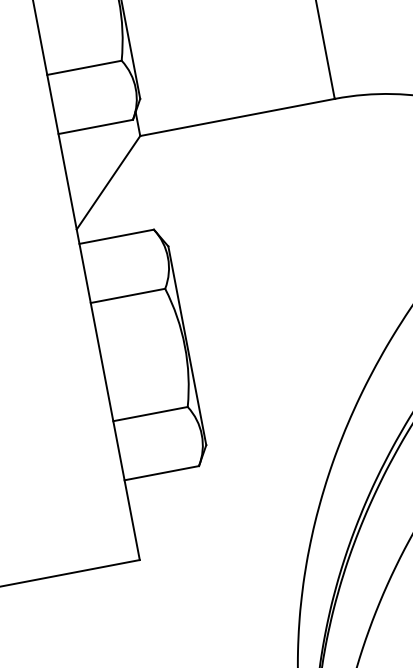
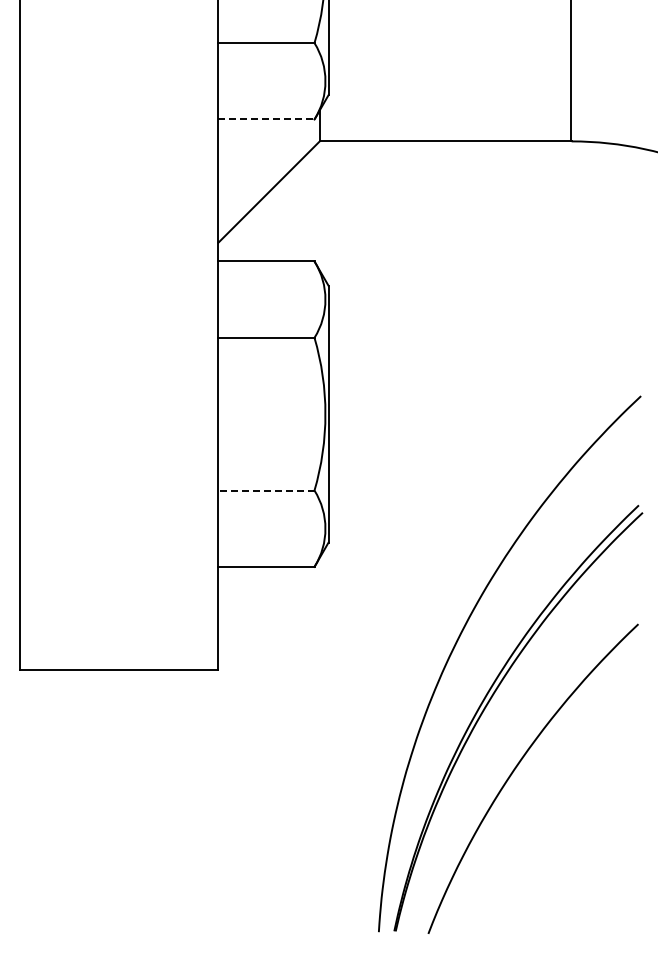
line: (95, 126) -> (266, 119), solid -> dashed
line: (149, 414) -> (265, 490), solid -> dashed

